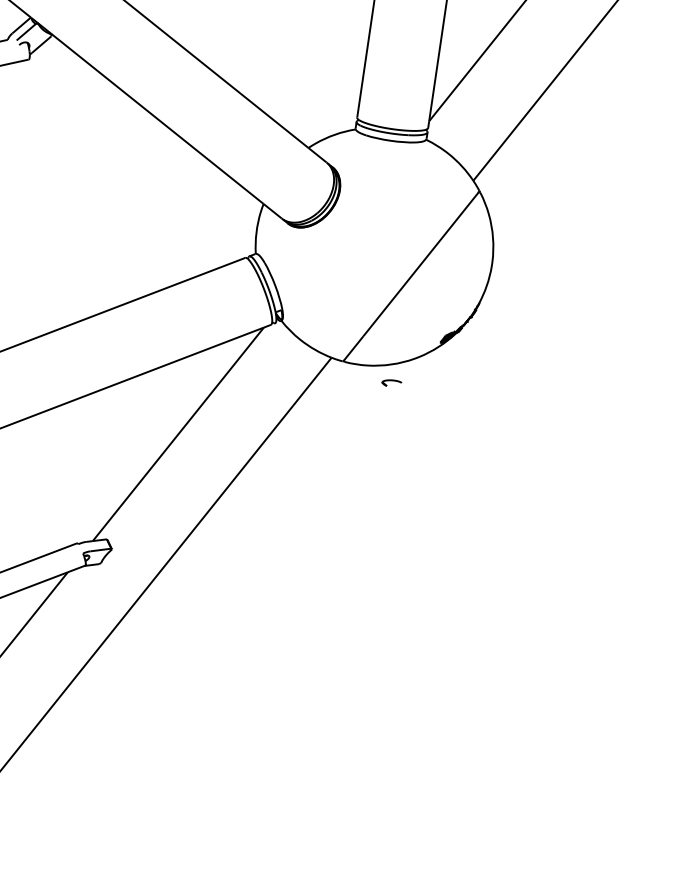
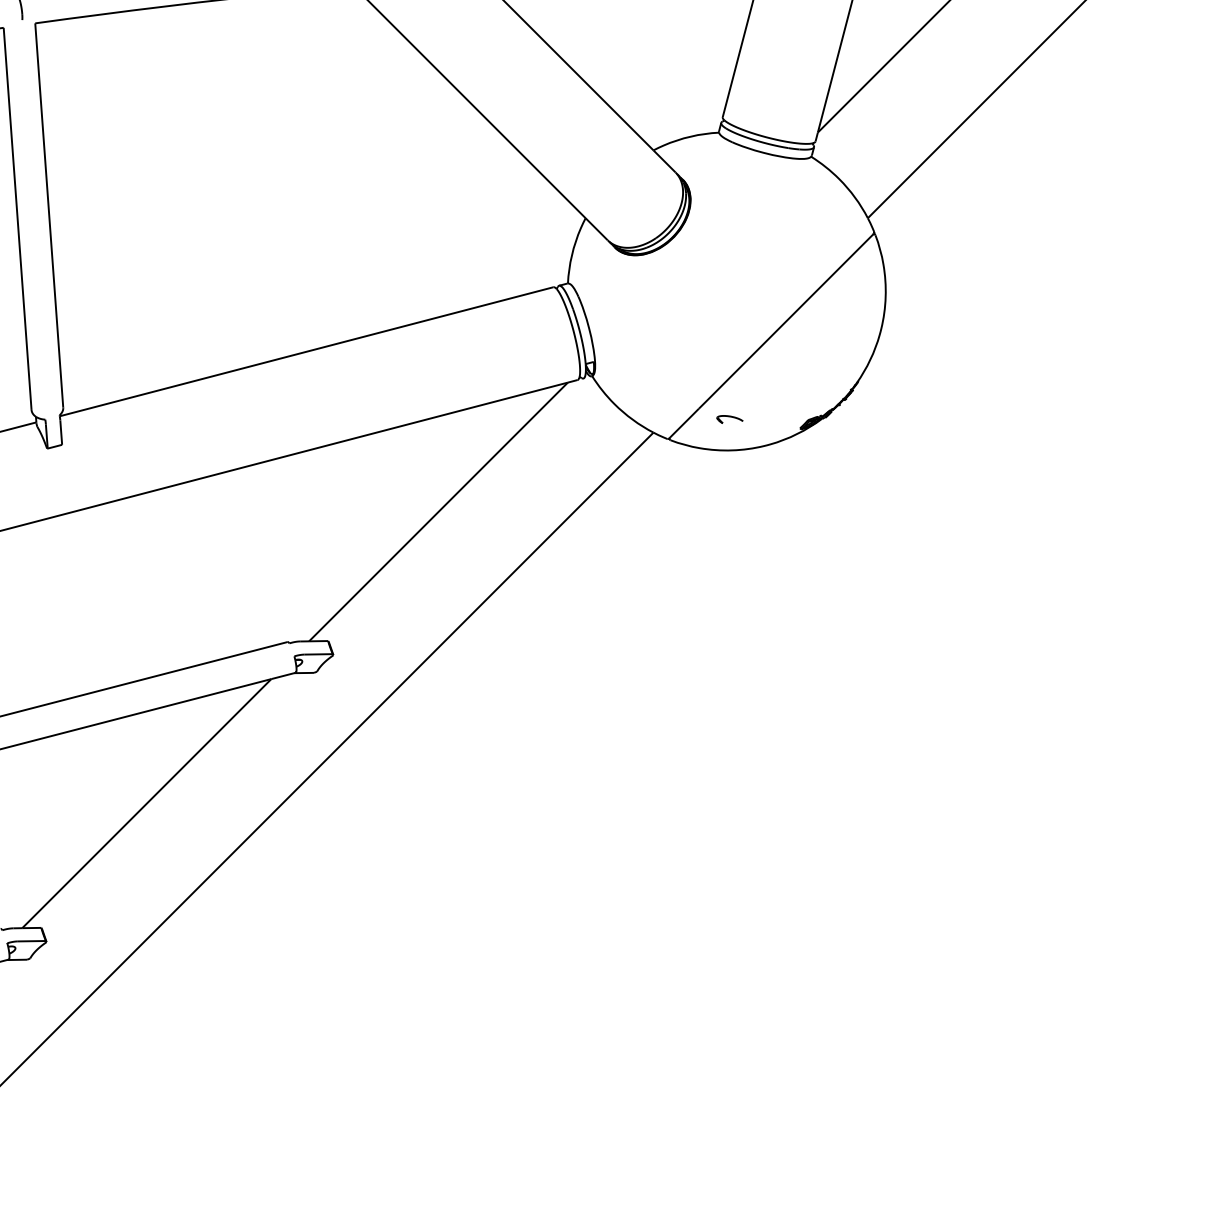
part: (391, 382) -> (729, 419), moved

